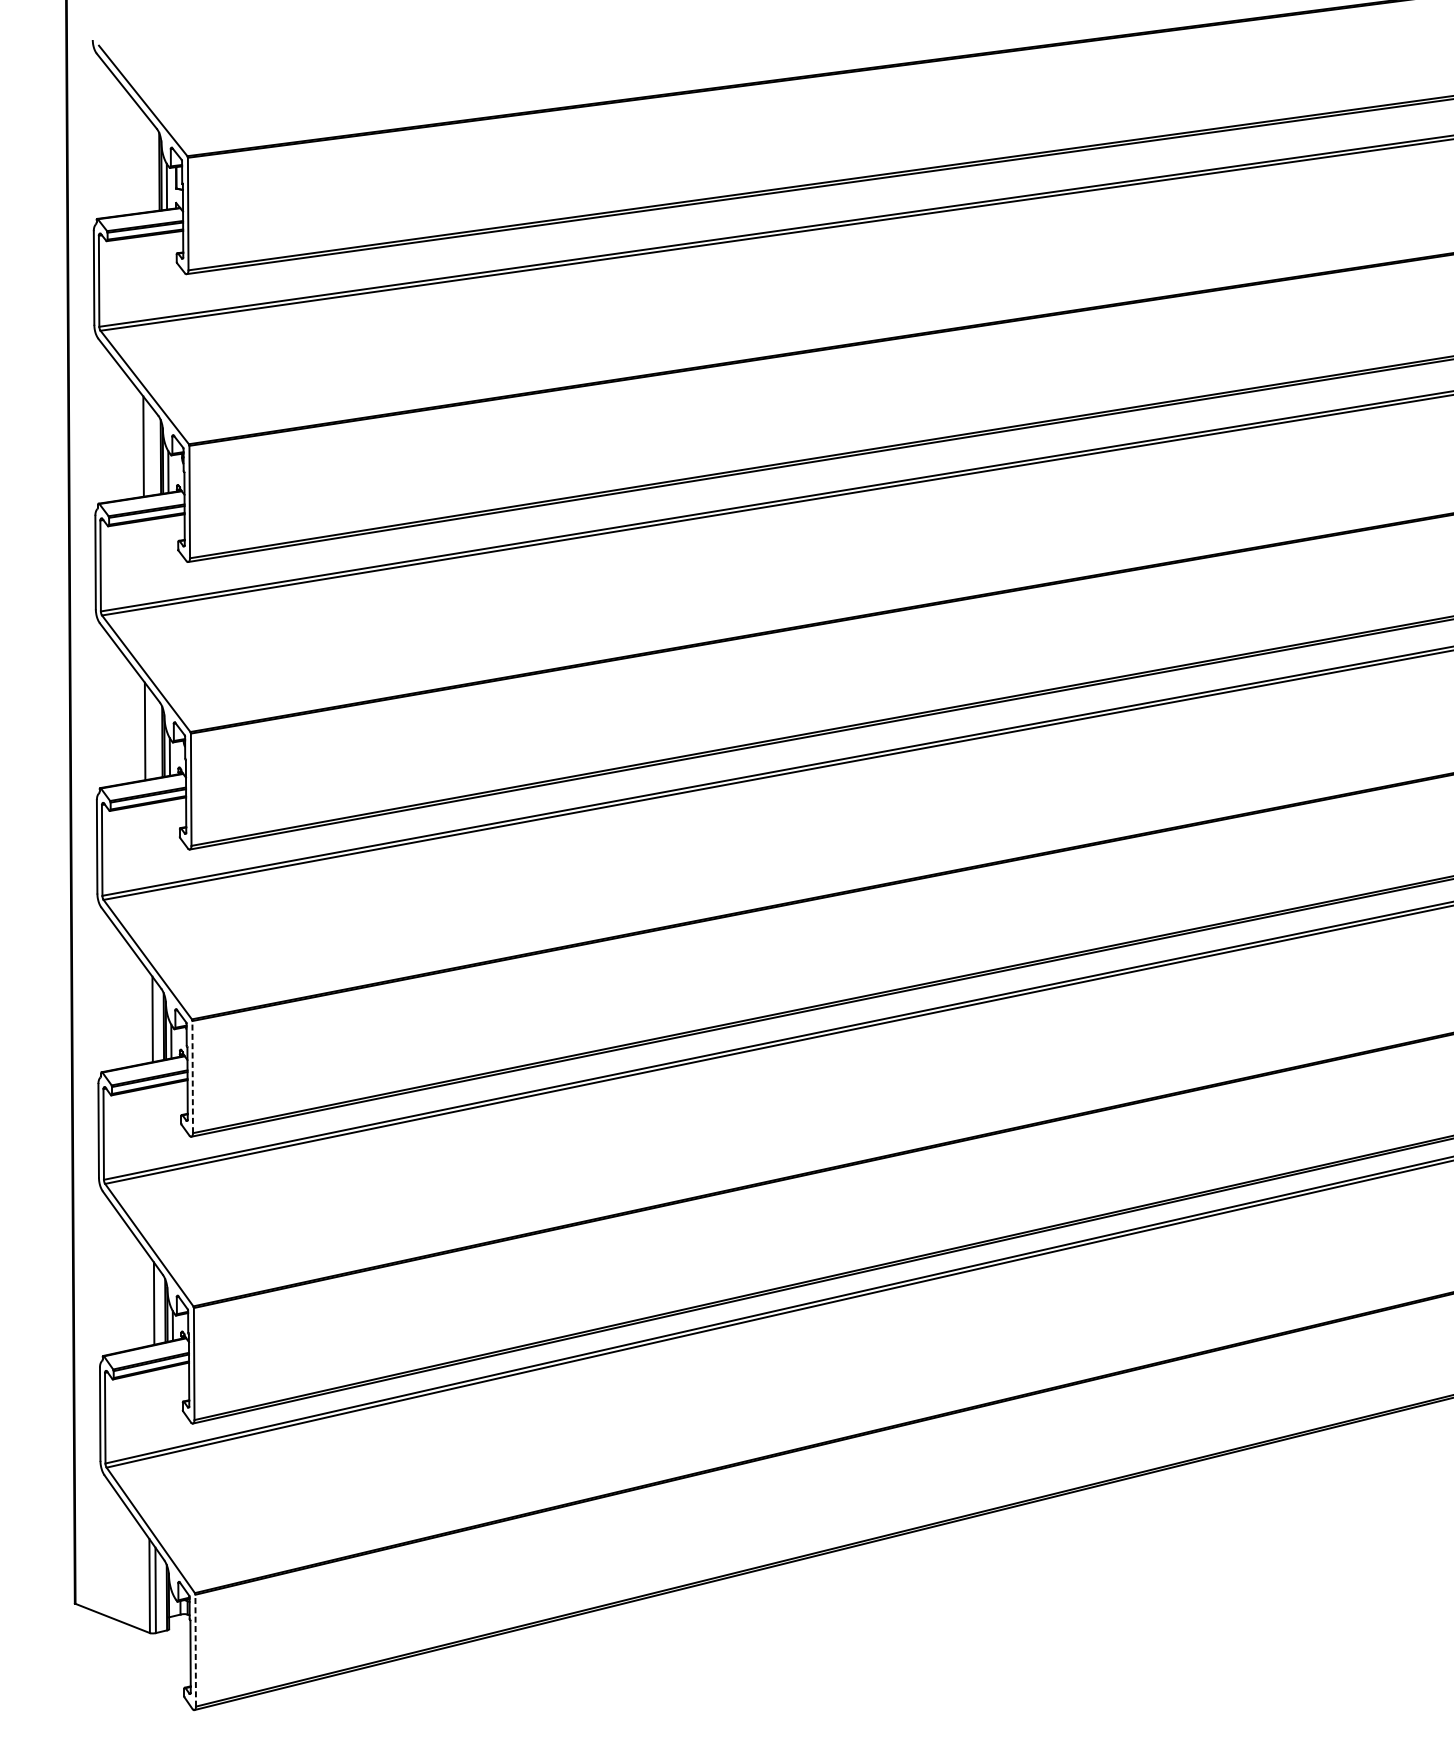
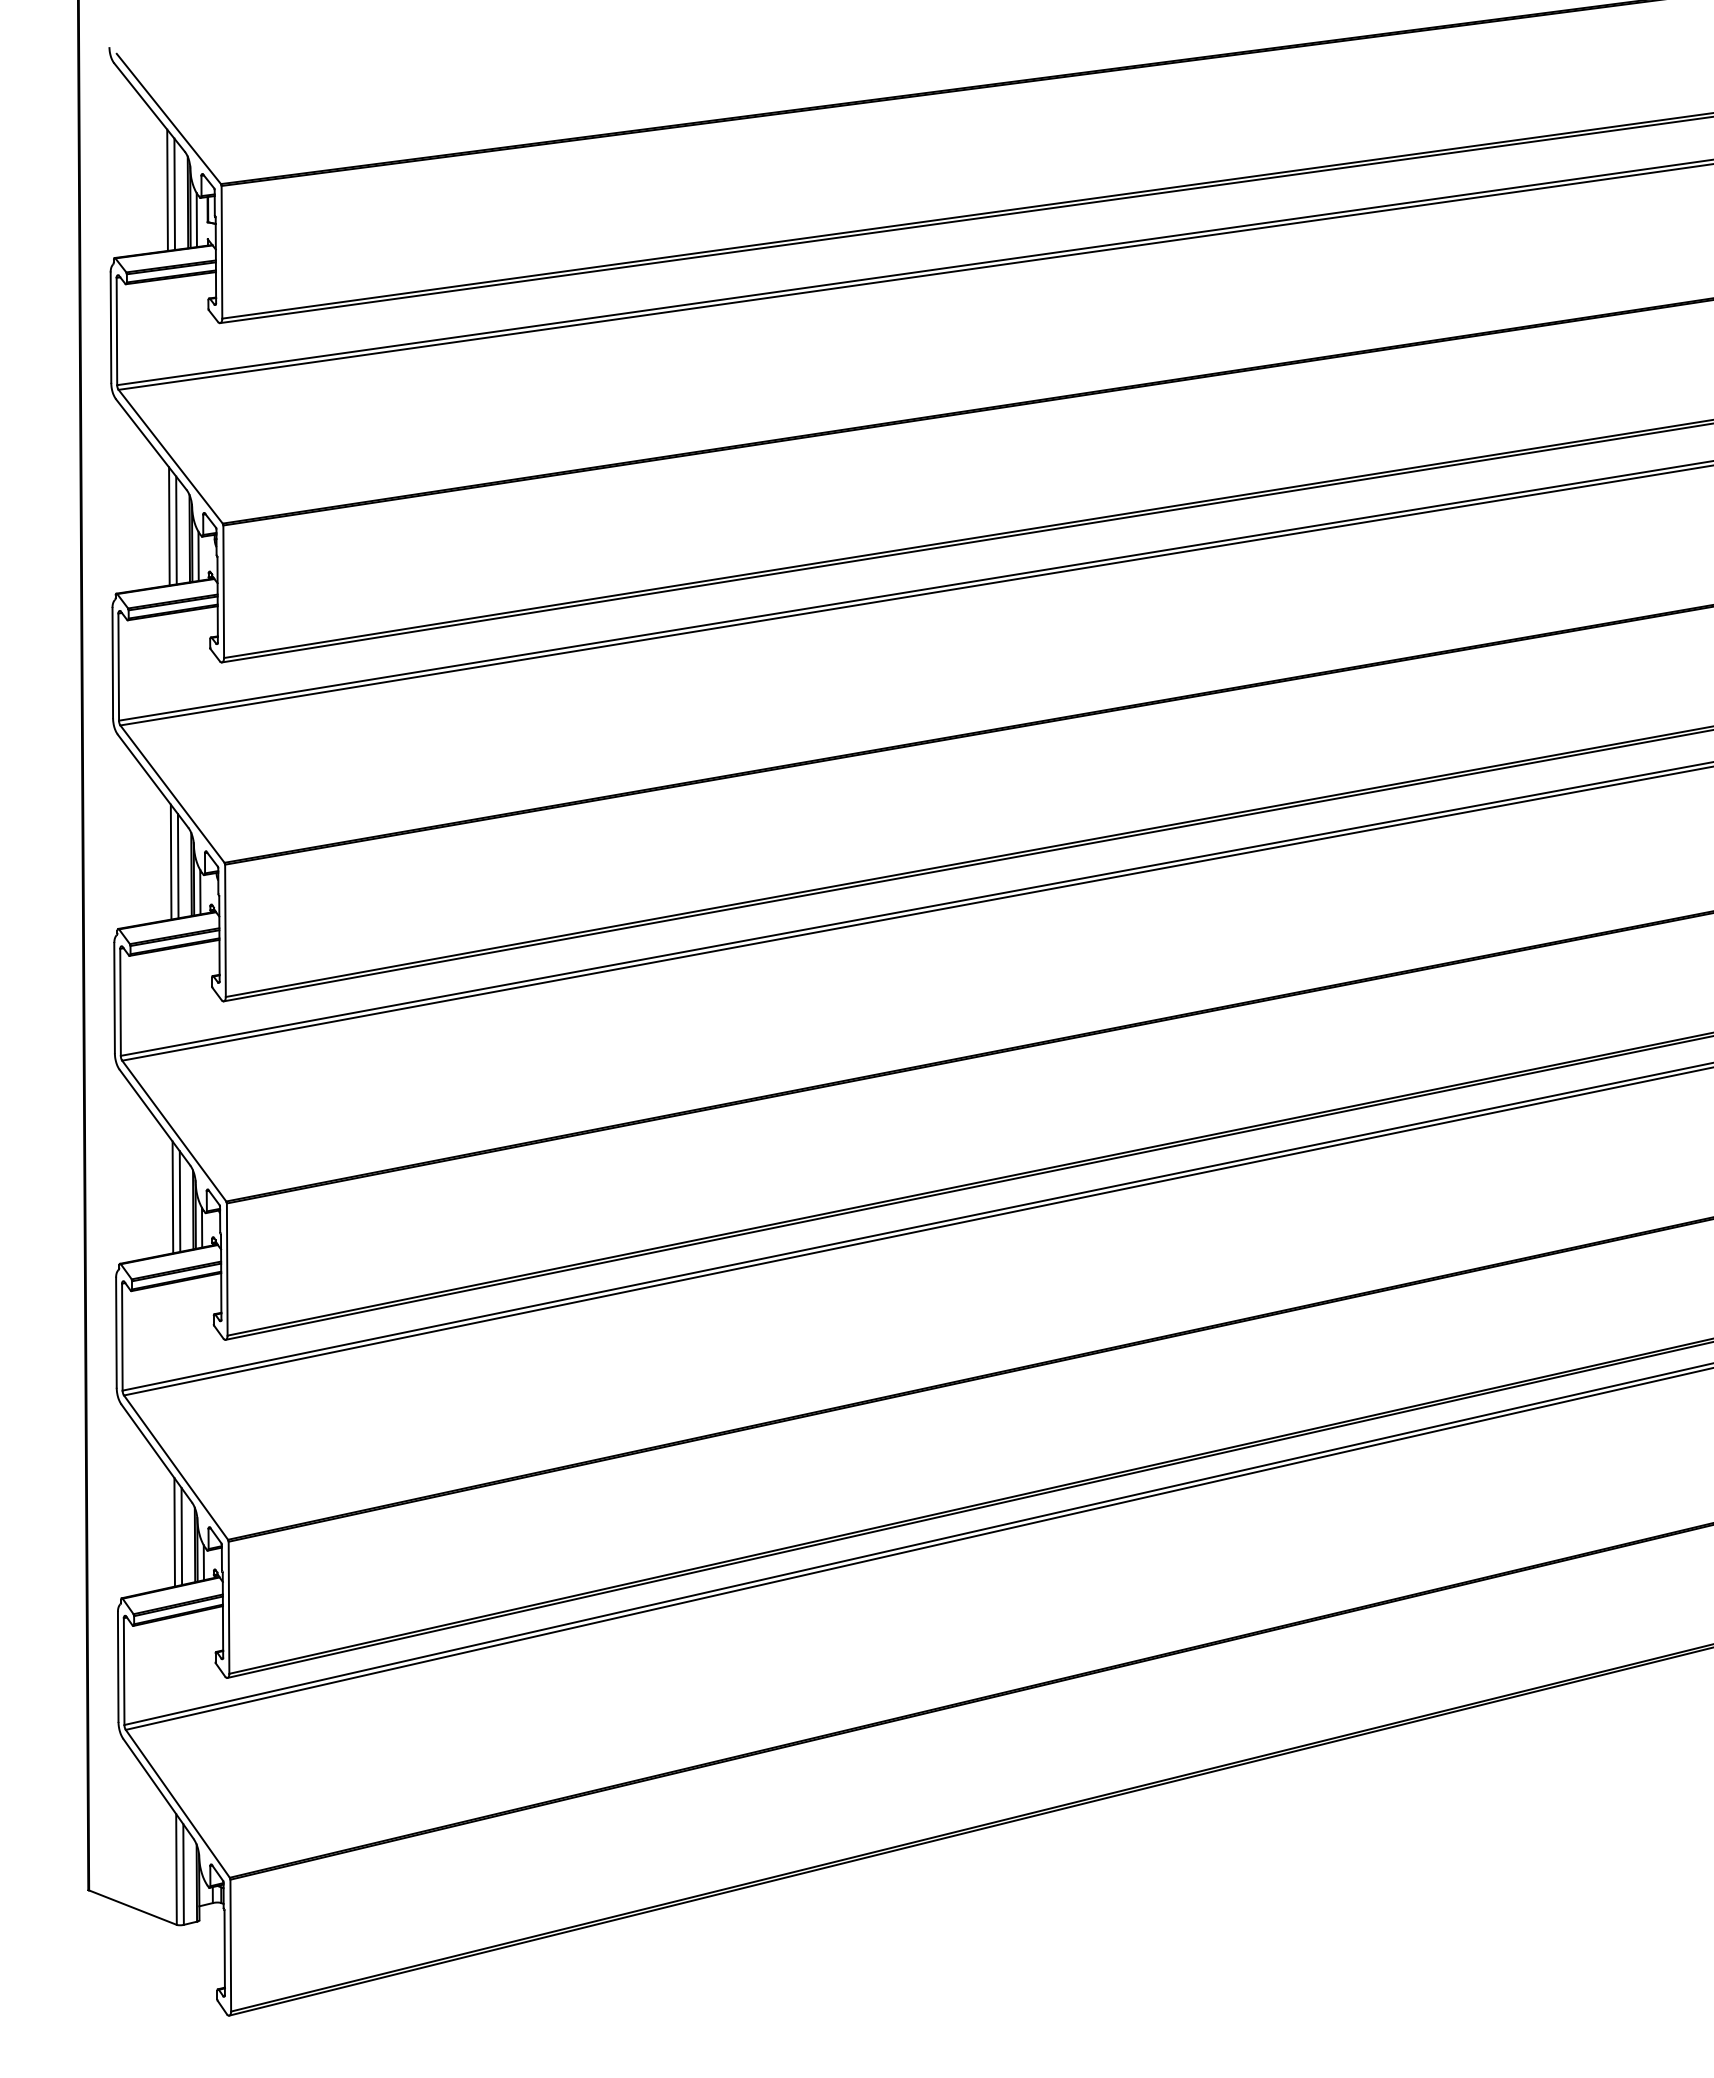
line: (142, 160) -> (167, 189), added
line: (147, 165) -> (174, 194), added
line: (149, 450) -> (176, 530), added
line: (150, 735) -> (177, 866), added
line: (146, 1015) -> (172, 1197), added
line: (192, 1077) -> (227, 1269), dashed -> solid
line: (147, 1300) -> (174, 1532), added
line: (195, 1650) -> (230, 1945), dashed -> solid

